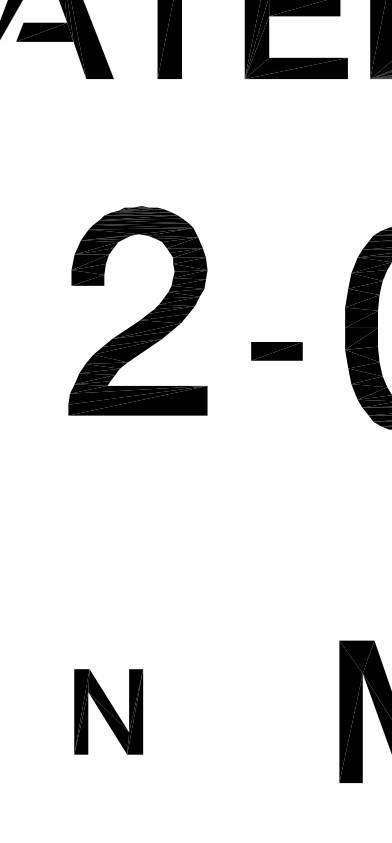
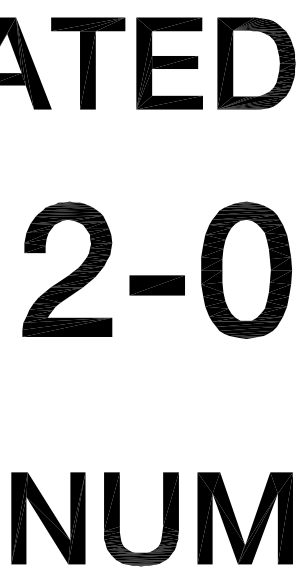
part: (141, 318) -> (69, 274), moved
part: (275, 351) -> (156, 285), size x1.67
part: (108, 712) -> (48, 518), size x1.67
part: (218, 713) -> (119, 519), added

